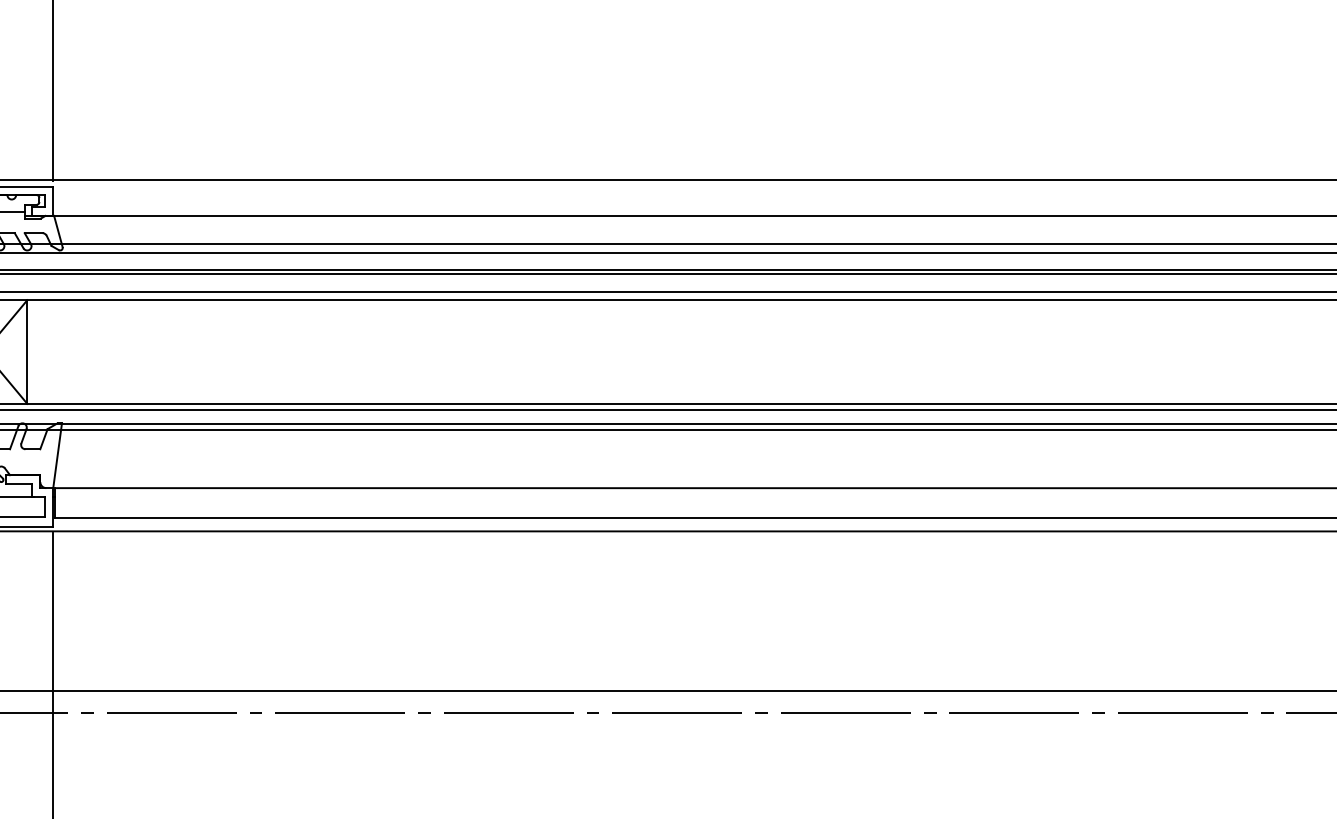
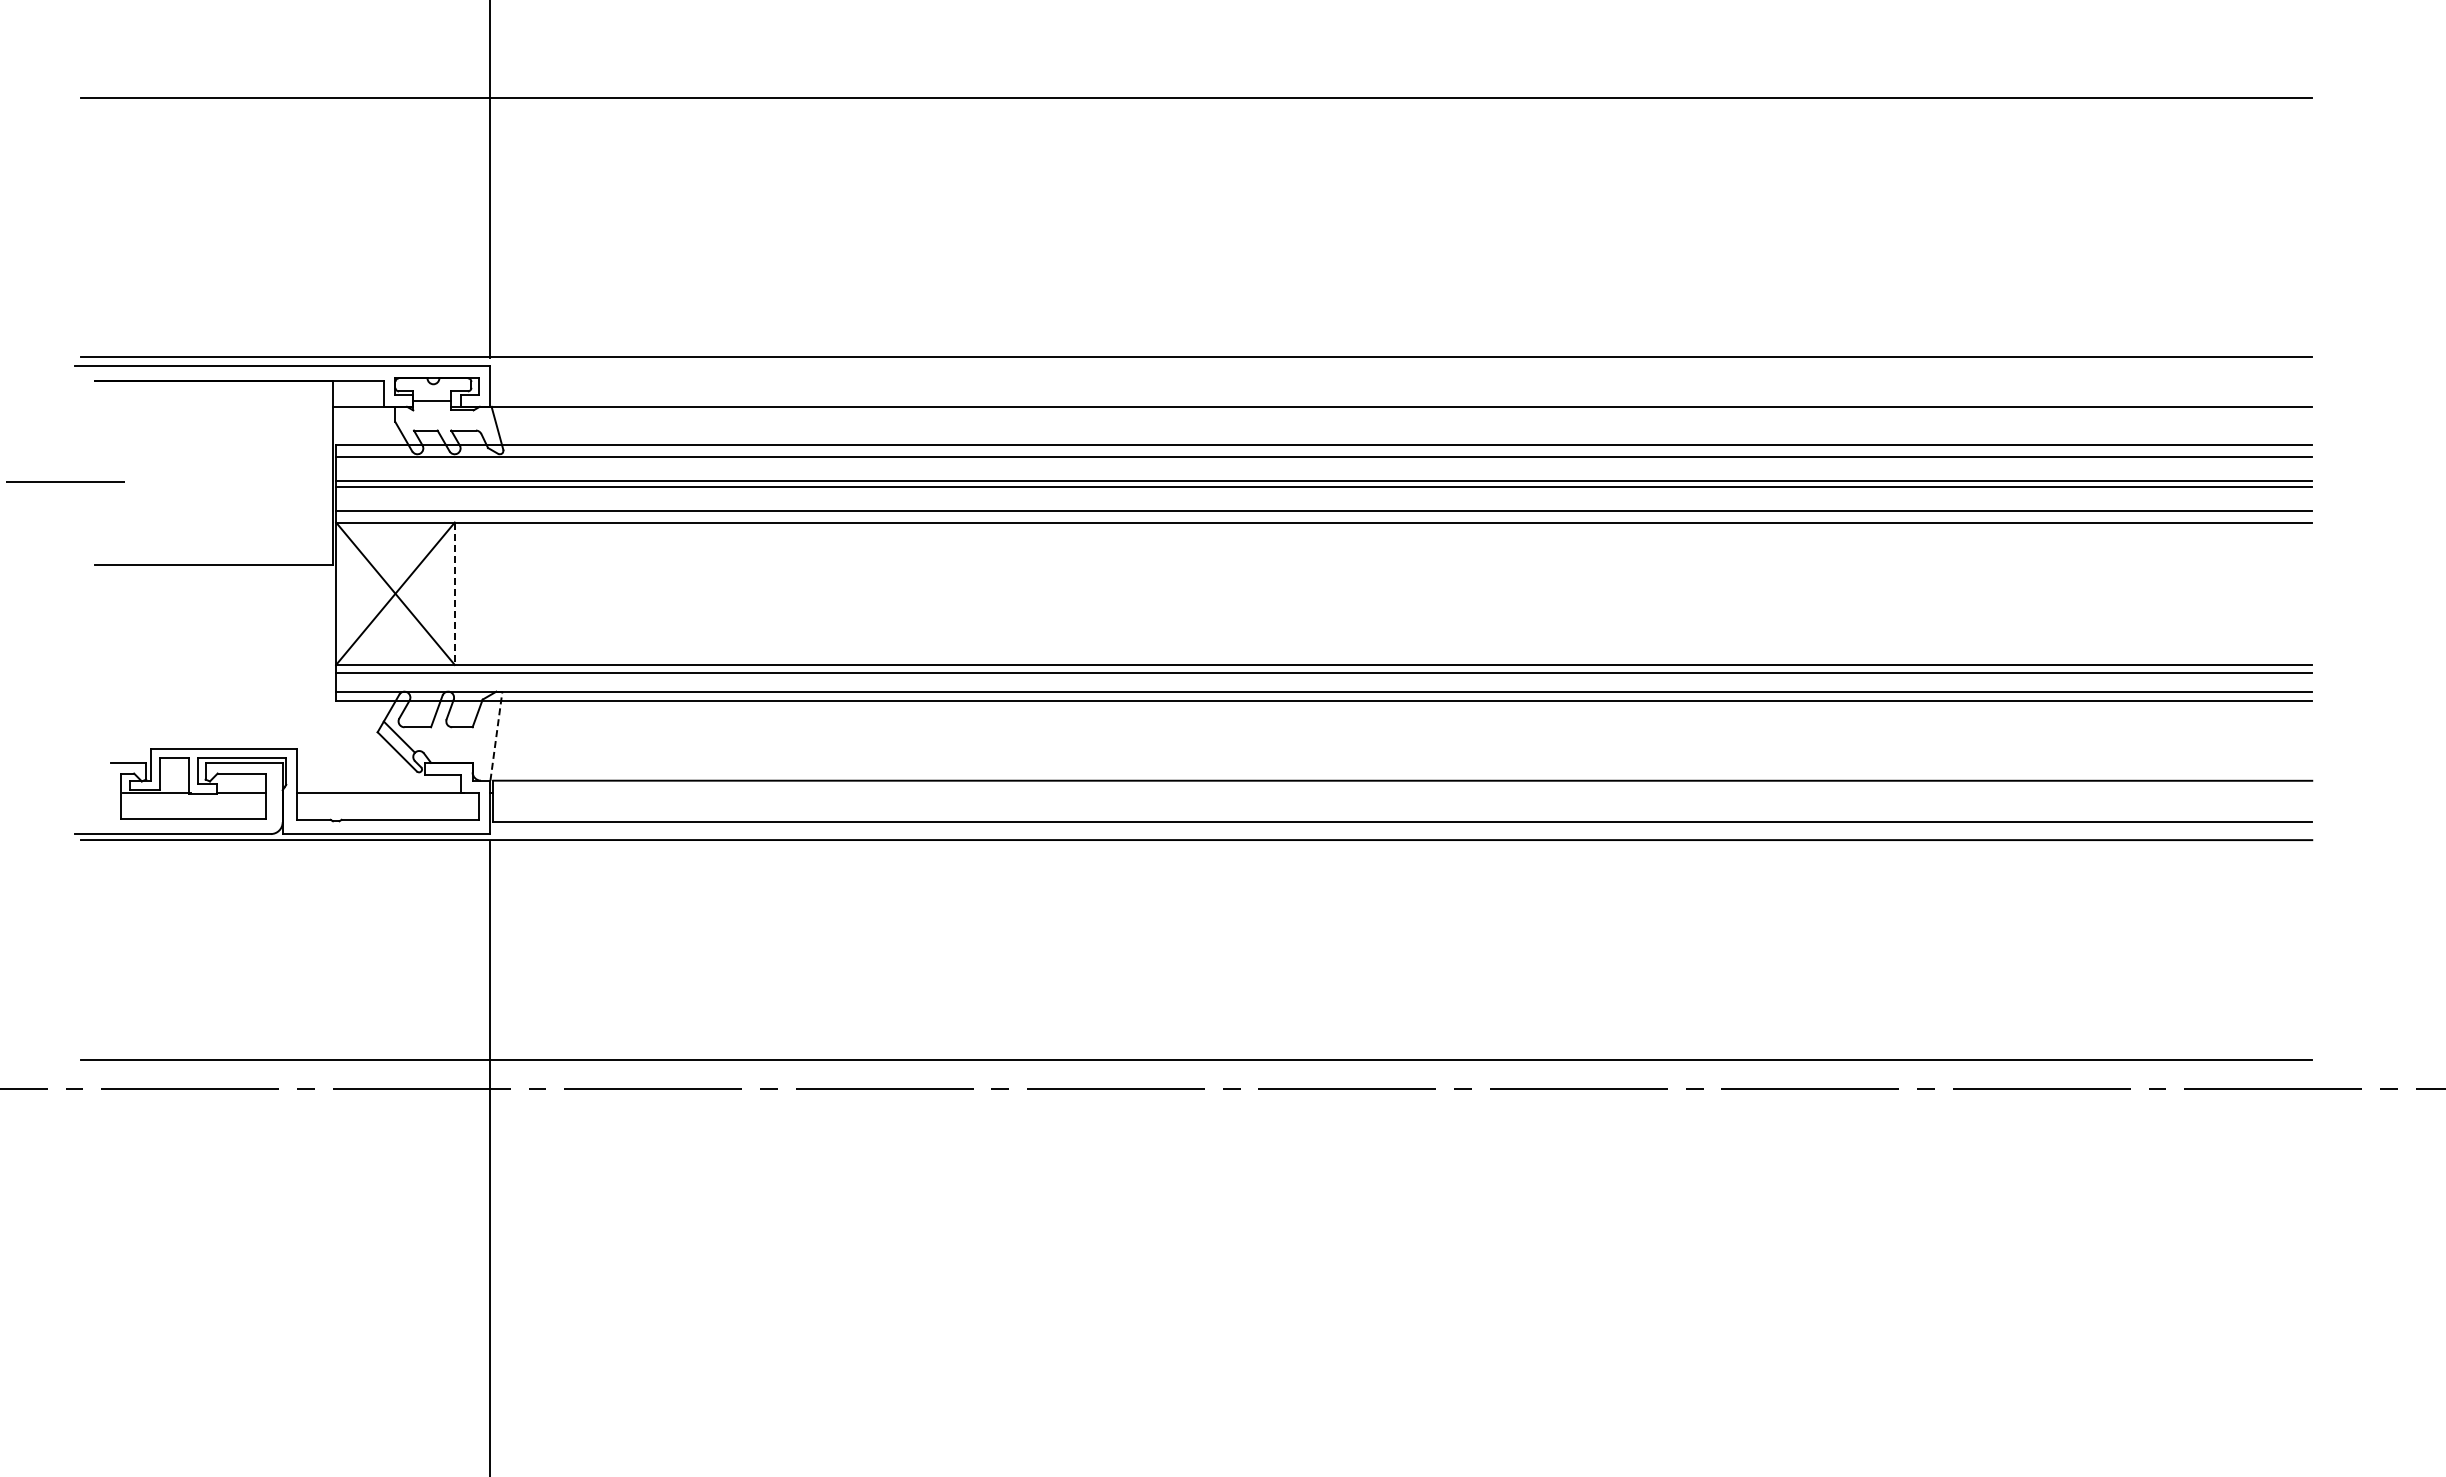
line: (27, 352) -> (454, 594), solid -> dashed
line: (57, 455) -> (496, 736), solid -> dashed

